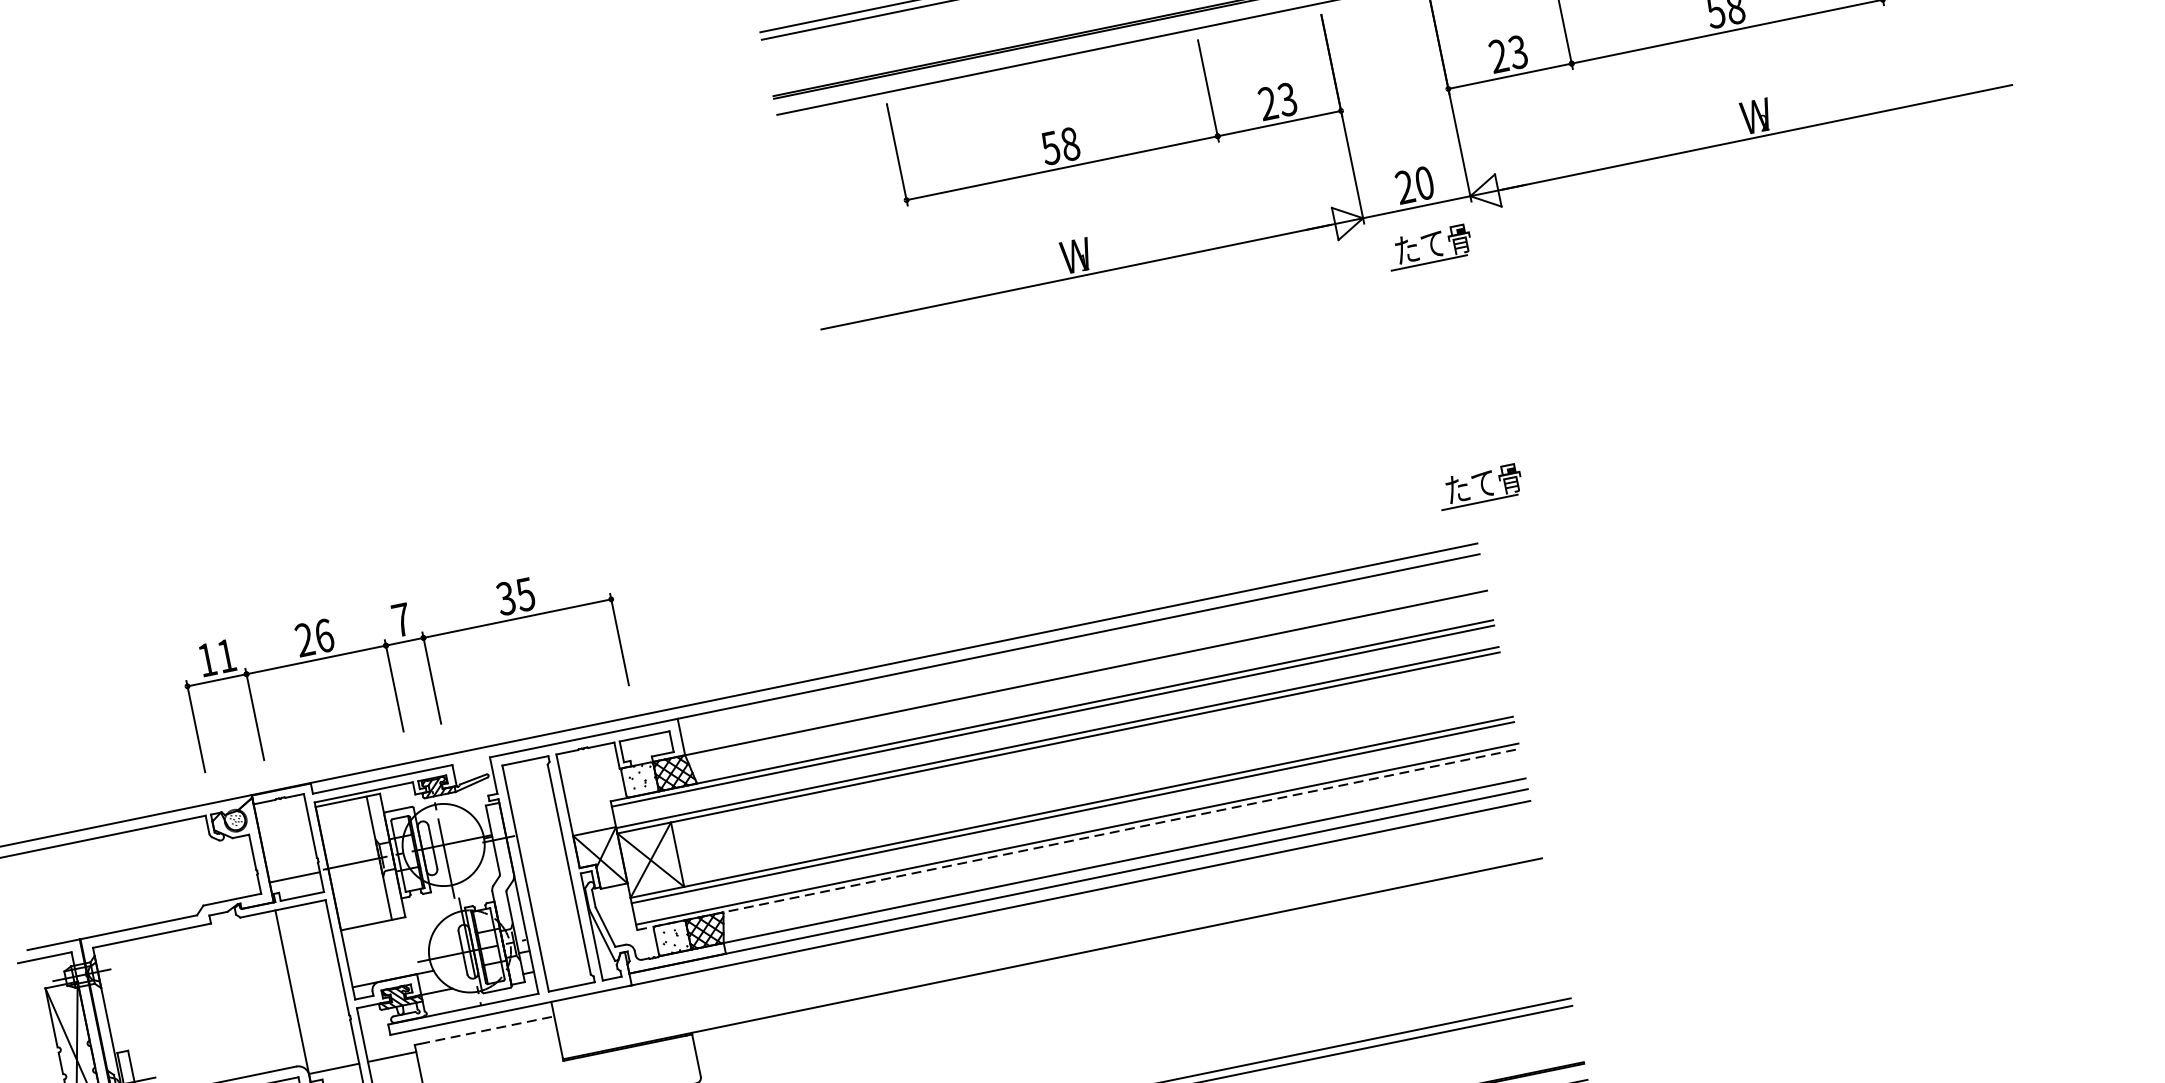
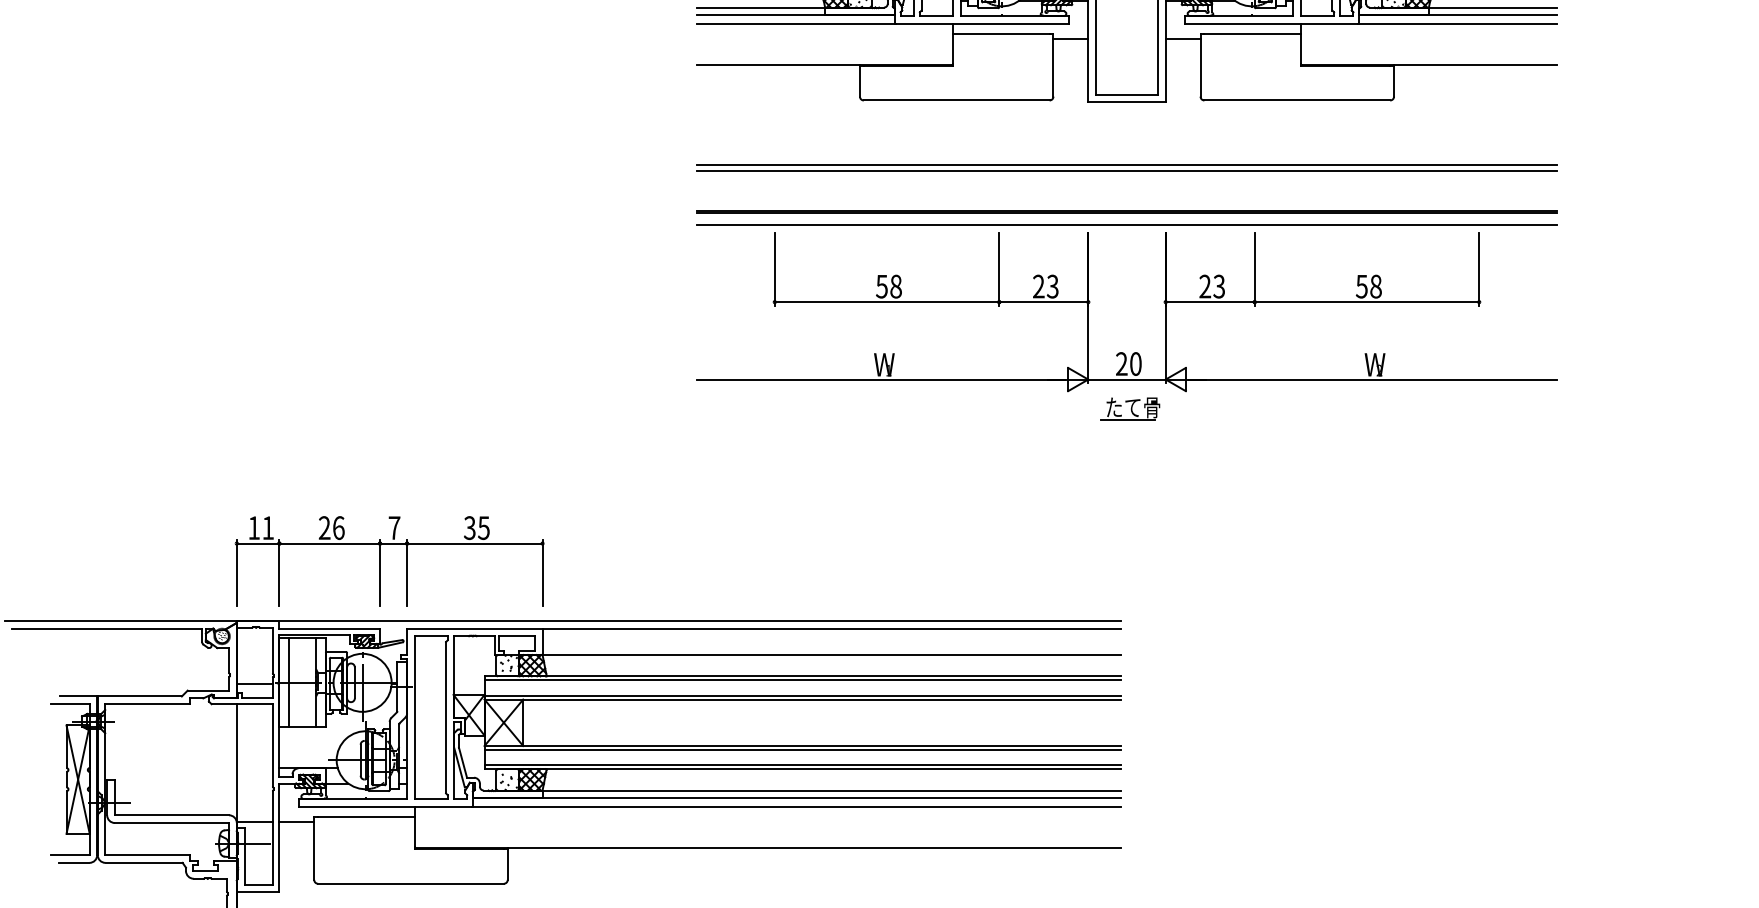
part: (1480, 485) -> (1131, 581), removed
part: (391, 670) -> (380, 561), moved
line: (1079, 839) -> (803, 769), dashed -> solid
line: (342, 865) -> (289, 682), added
line: (487, 1030) -> (366, 817), dashed -> solid

